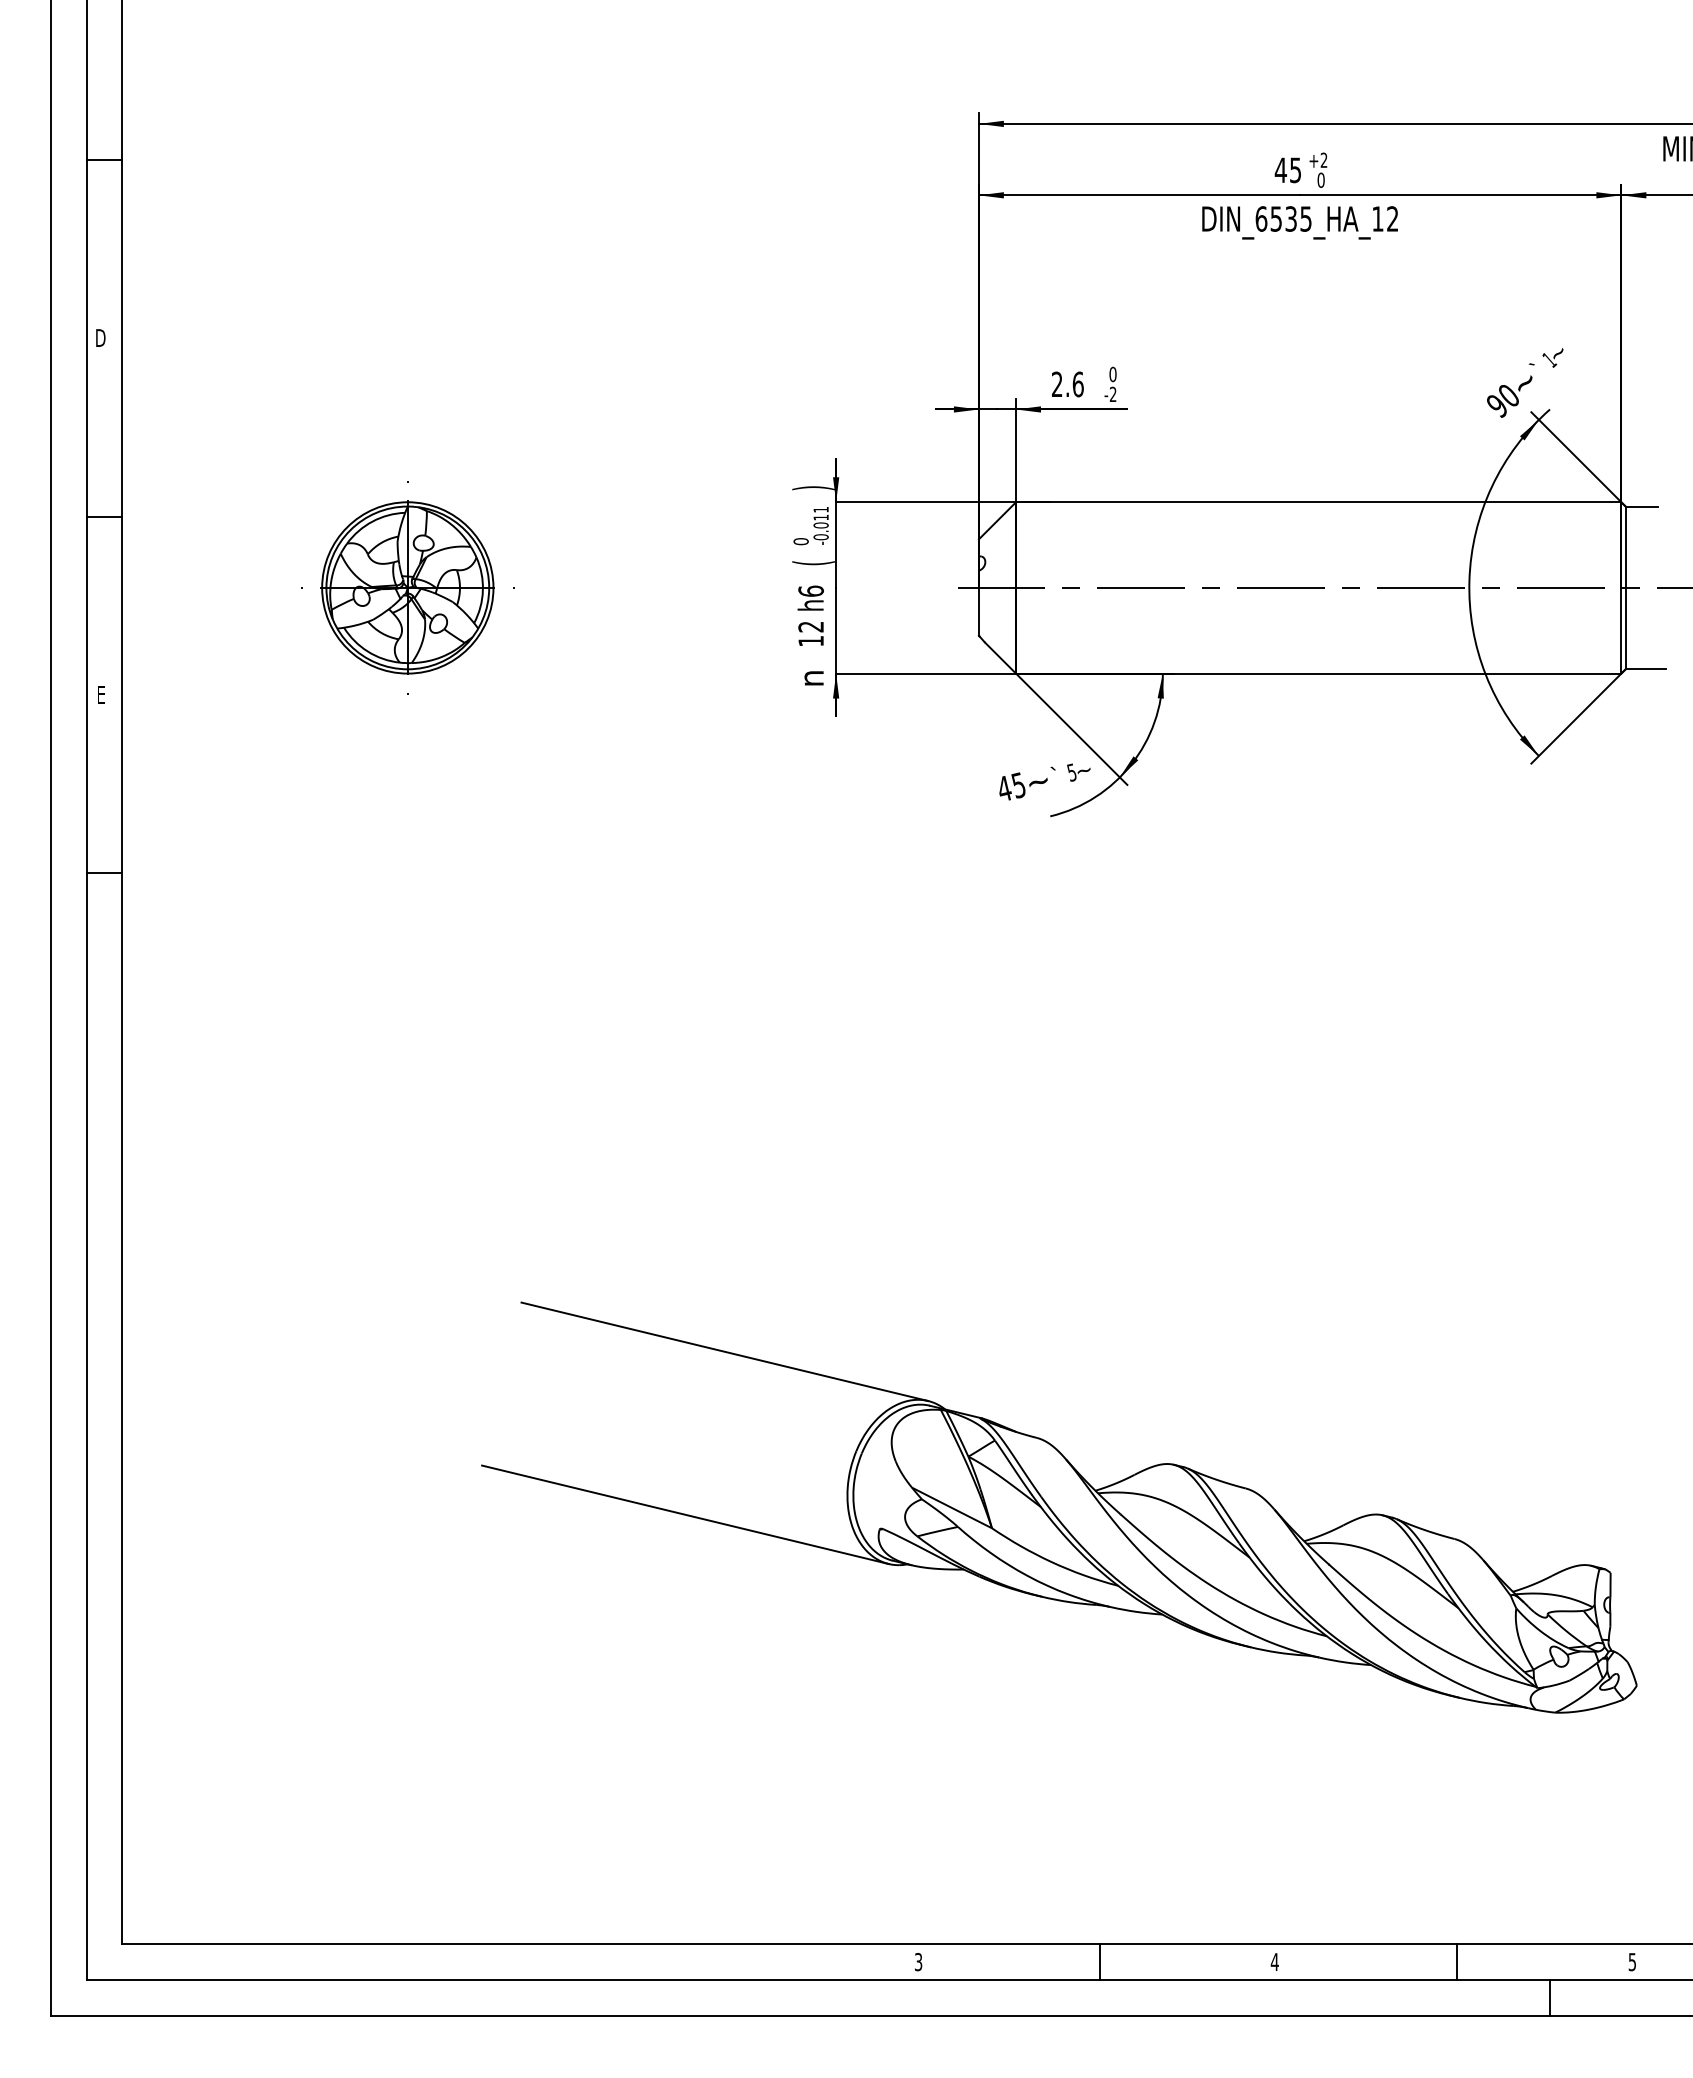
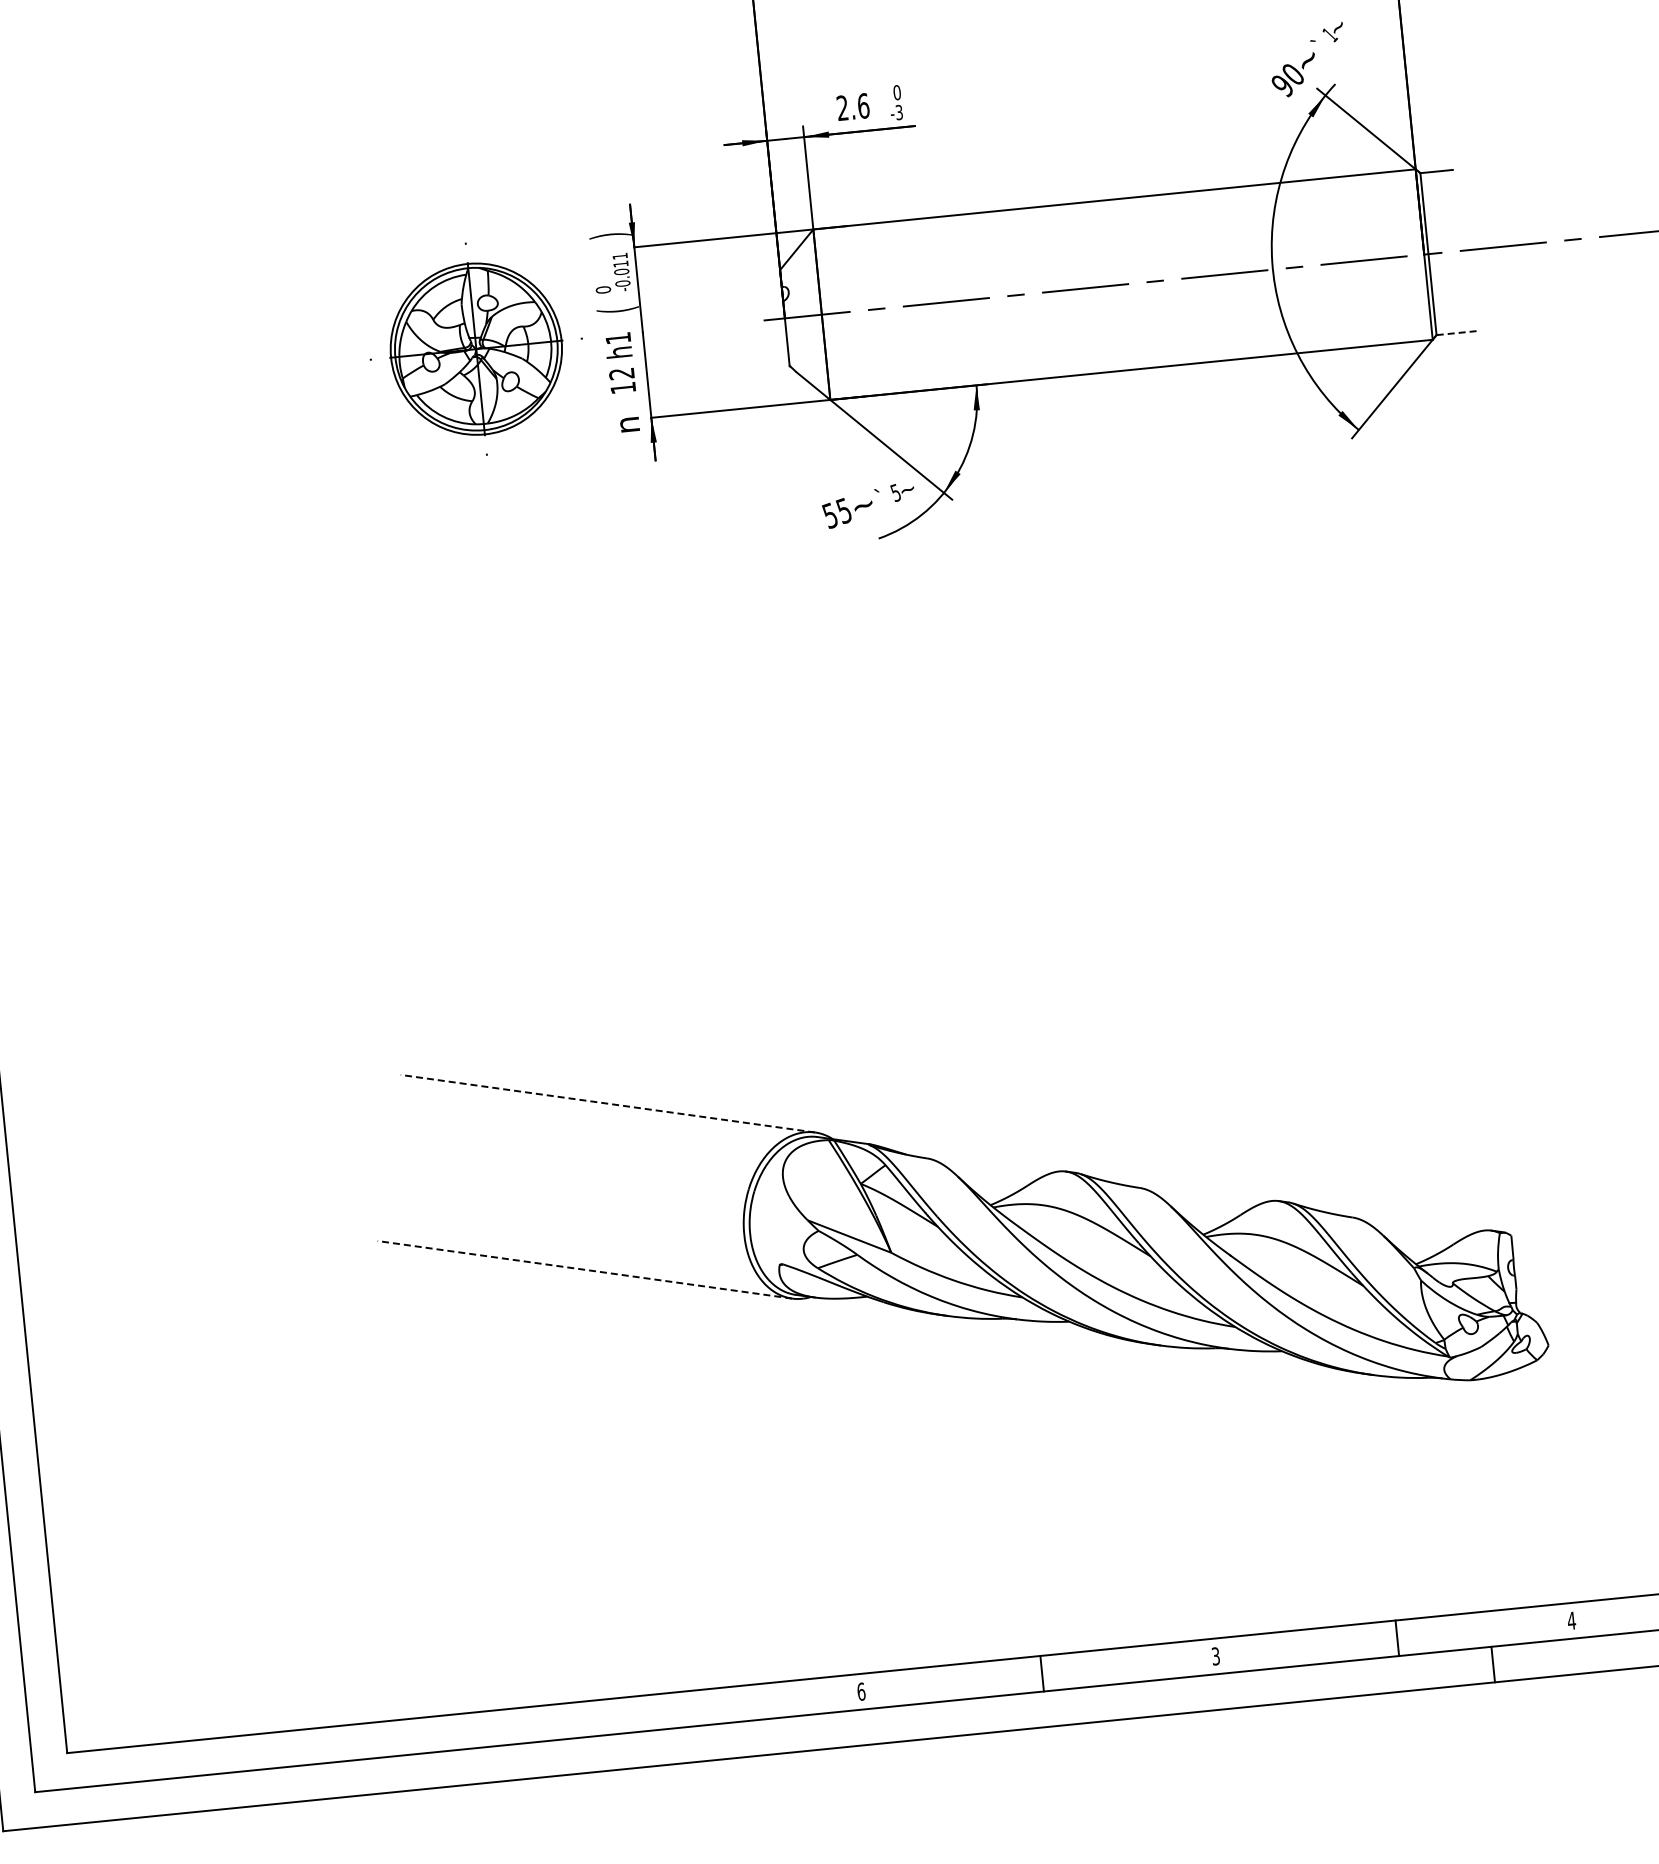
text: (1113, 394) -> (899, 112), -2 -> -3
part: (407, 587) -> (476, 348), moved
text: (810, 590) -> (617, 337), h6 -> h1
line: (1645, 669) -> (1456, 333), solid -> dashed
text: (1004, 788) -> (830, 515), 45 -> 55
line: (724, 1351) -> (607, 1103), solid -> dashed
line: (684, 1514) -> (583, 1269), solid -> dashed
text: (1274, 1961) -> (1215, 1655), 4 -> 3
text: (918, 1962) -> (861, 1692), 3 -> 6
text: (1632, 1962) -> (1571, 1621), 5 -> 4

